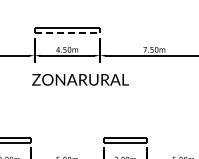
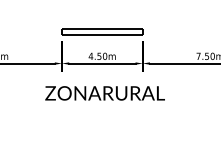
line: (67, 32) -> (102, 34), dashed -> solid
text: (80, 79) -> (105, 92), moved

